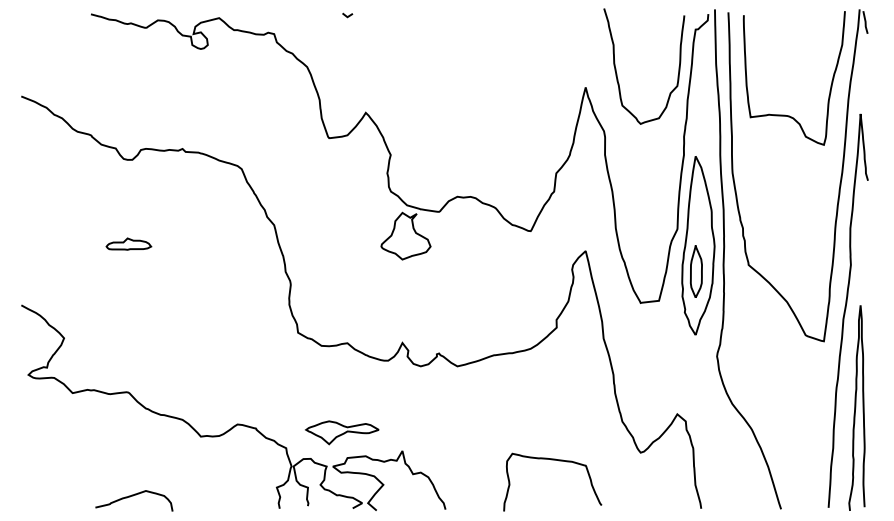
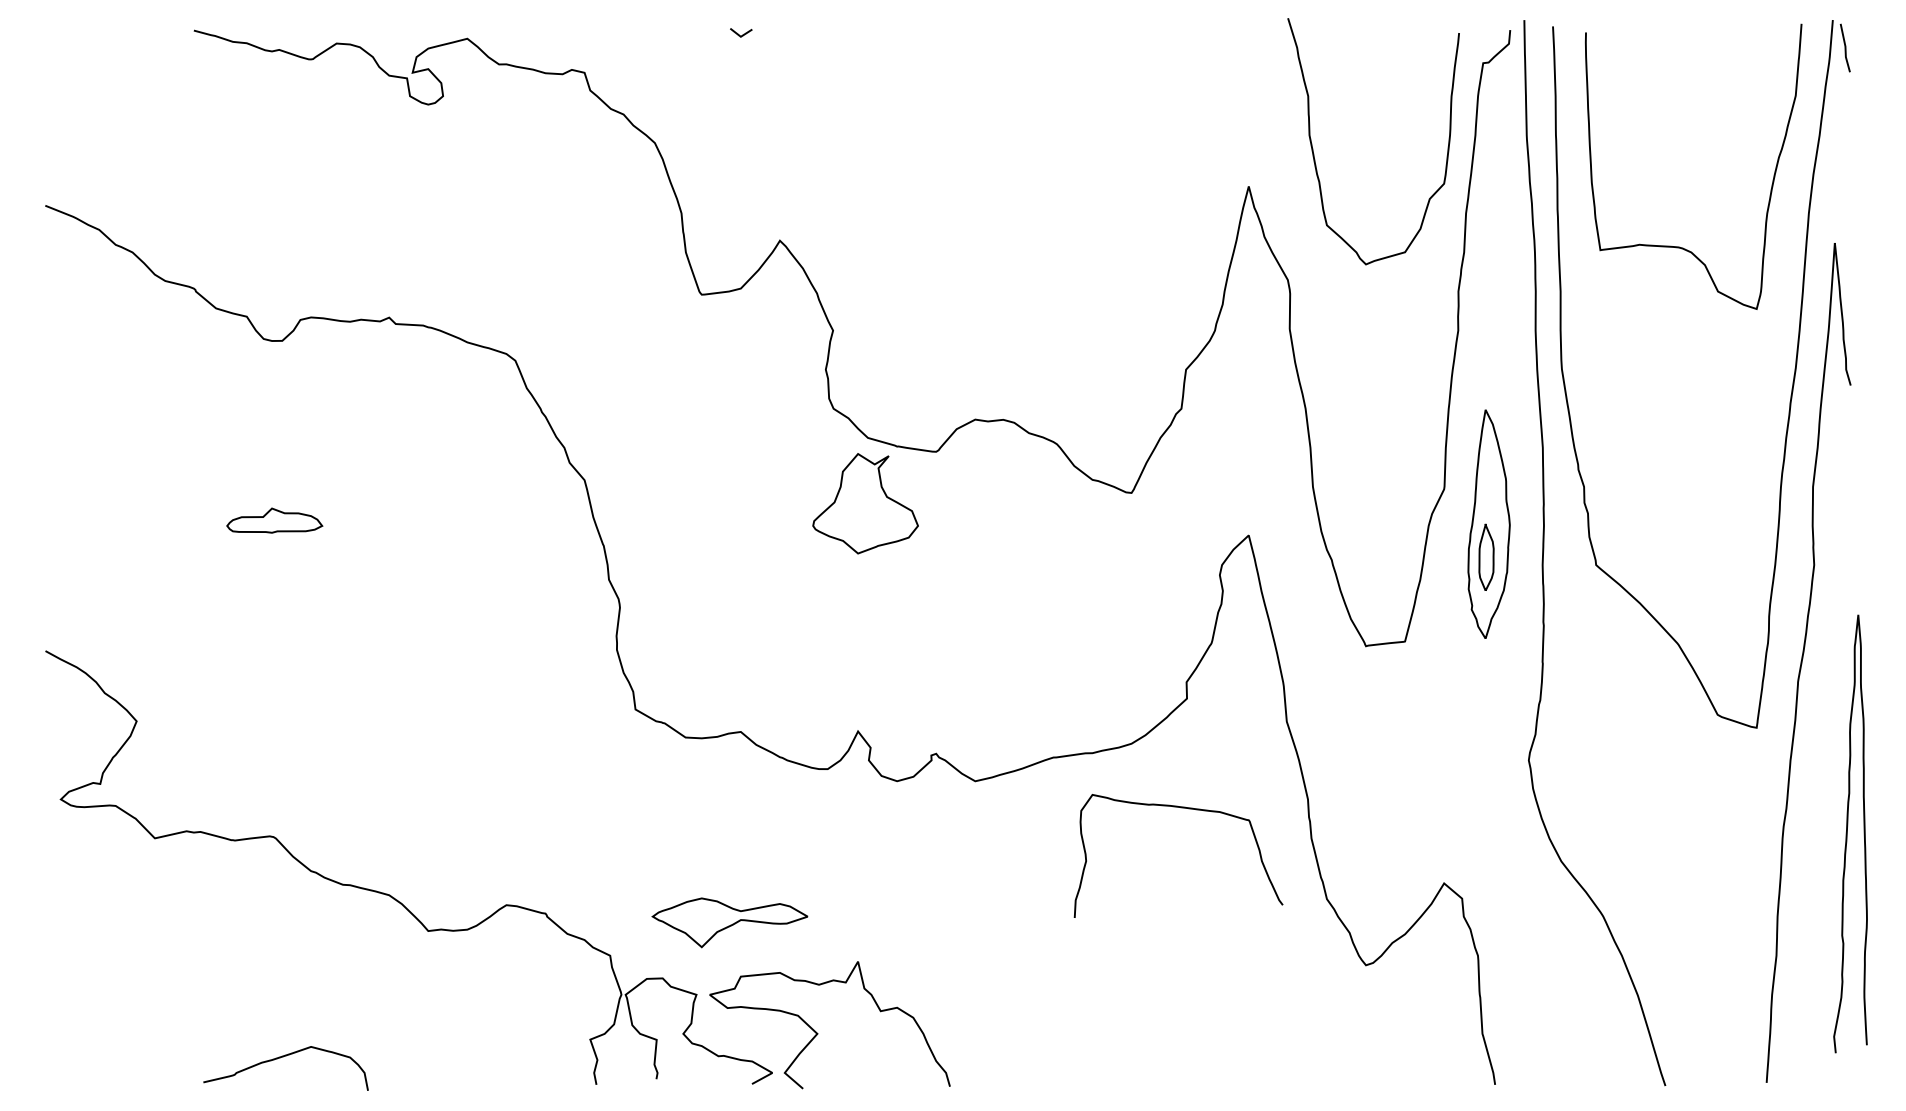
part: (698, 245) -> (1489, 523), size x0.6
curve: (856, 407) -> (1849, 832), moved
curve: (558, 461) -> (1190, 811), moved

